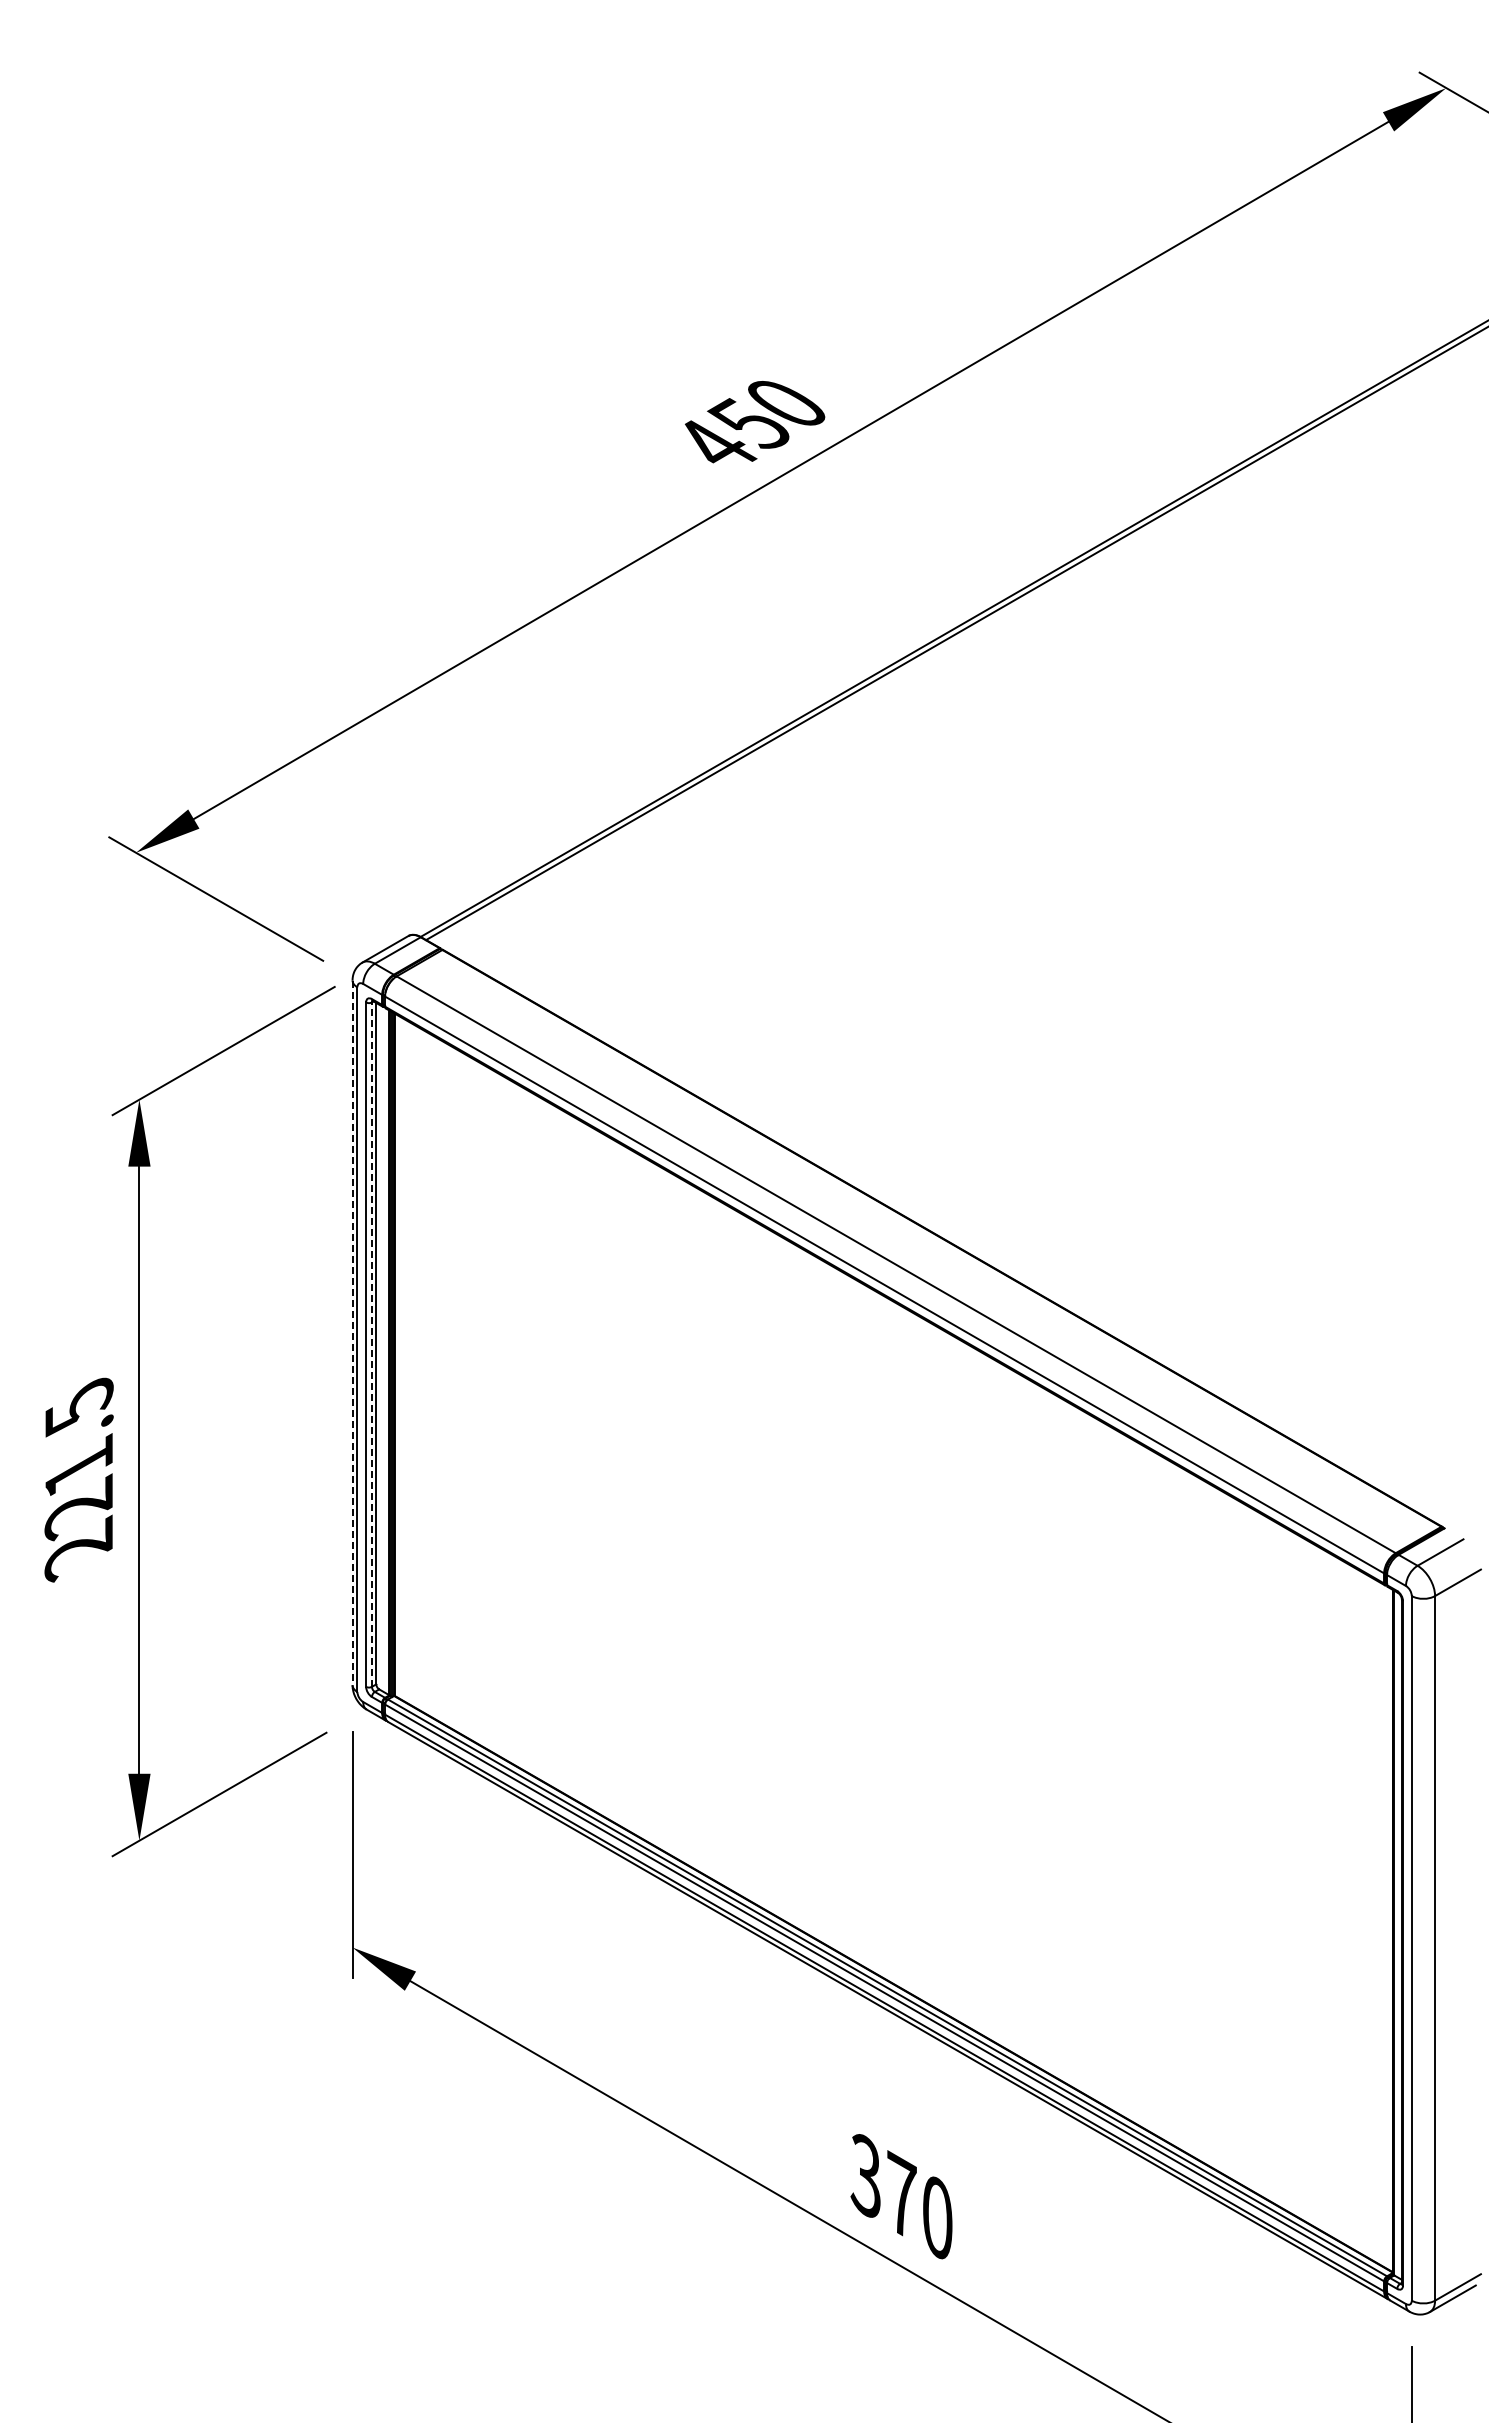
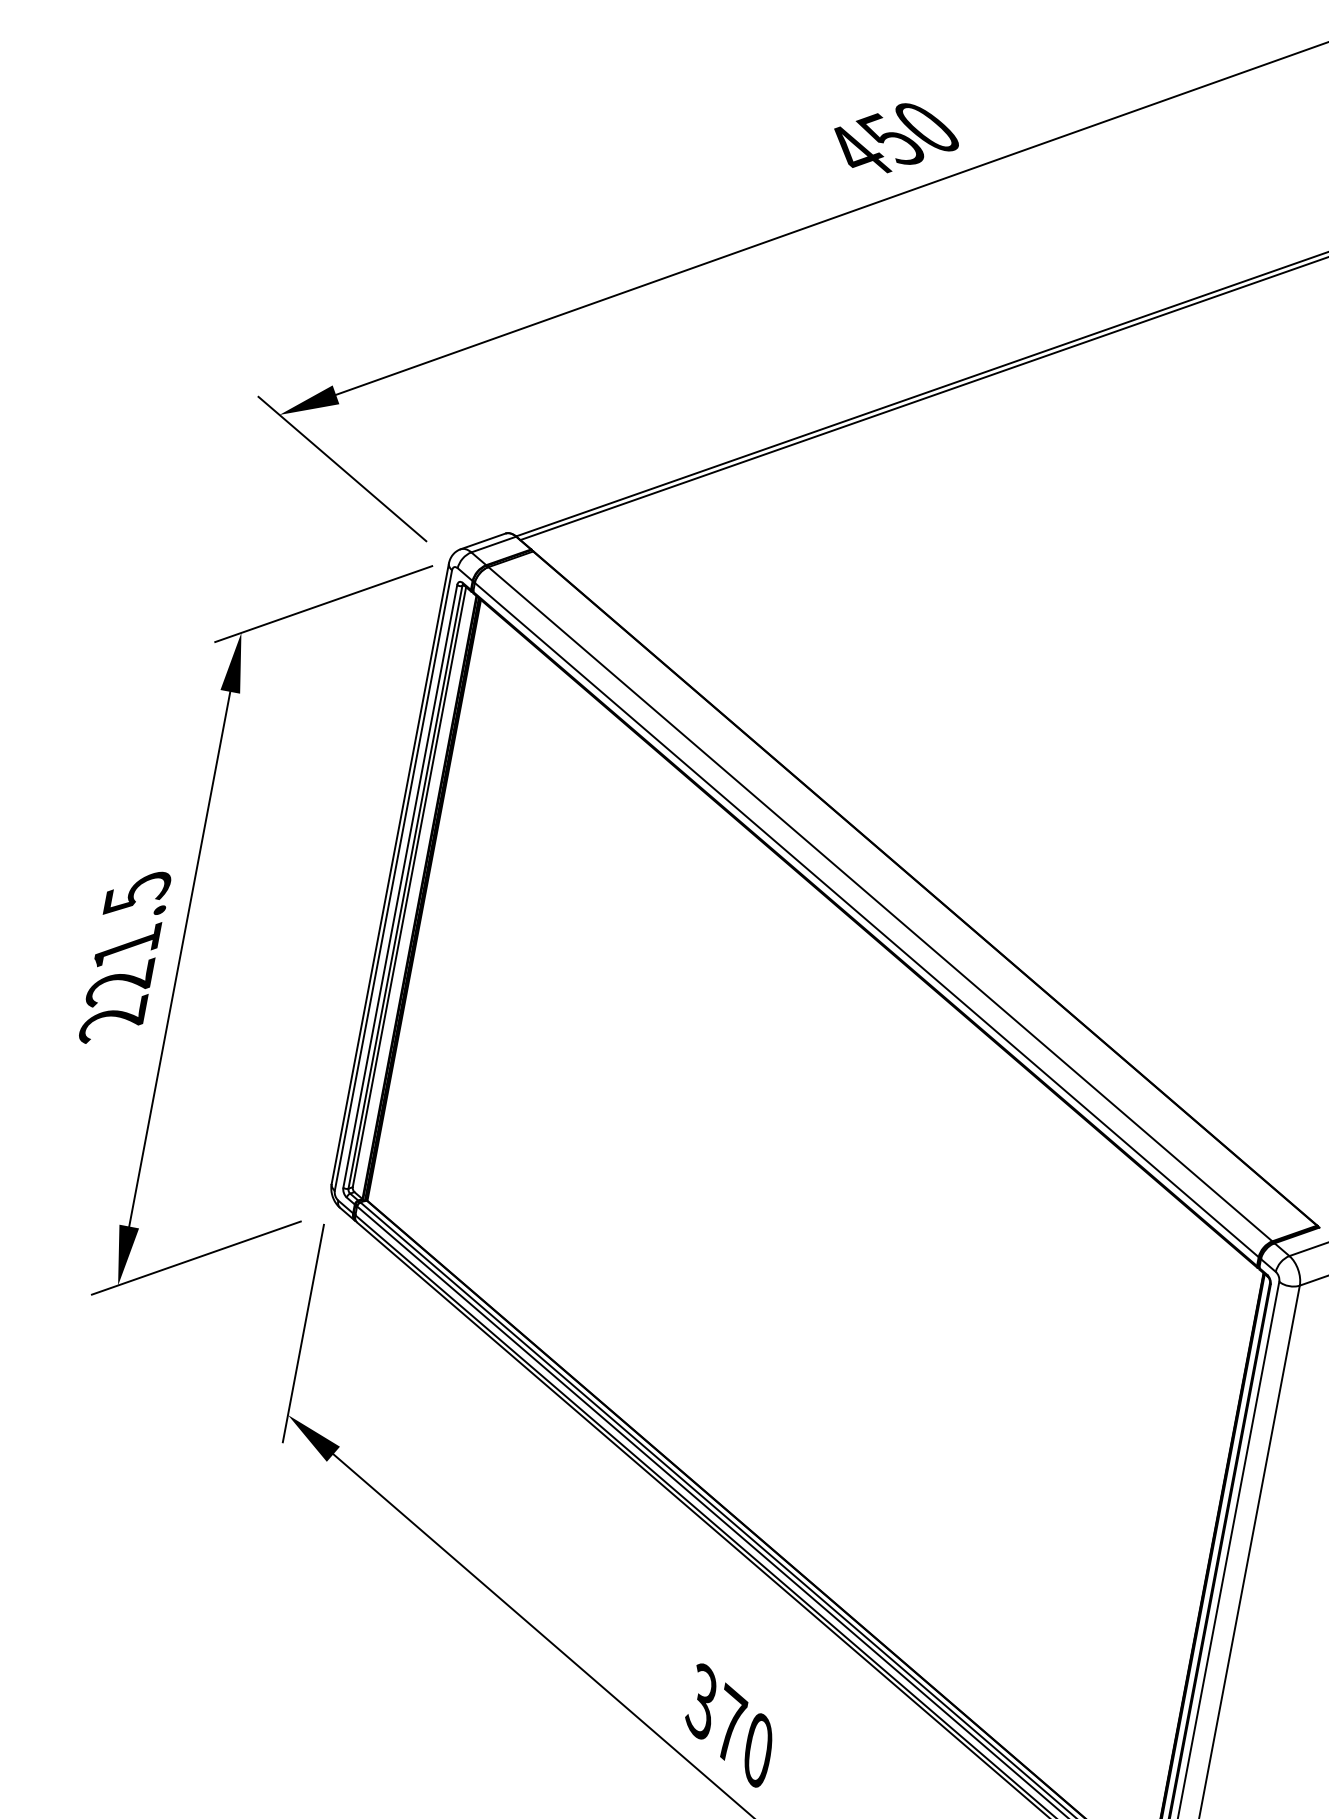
line: (352, 1333) -> (390, 874), dashed -> solid
line: (371, 1344) -> (405, 887), dashed -> solid

